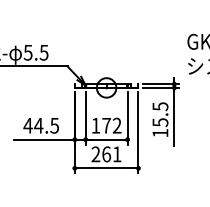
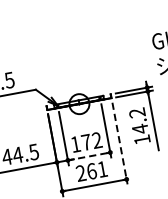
text: (160, 114) -> (138, 120), 15.5 -> 14.2
line: (138, 133) -> (120, 144), solid -> dashed
line: (106, 139) -> (88, 156), solid -> dashed

